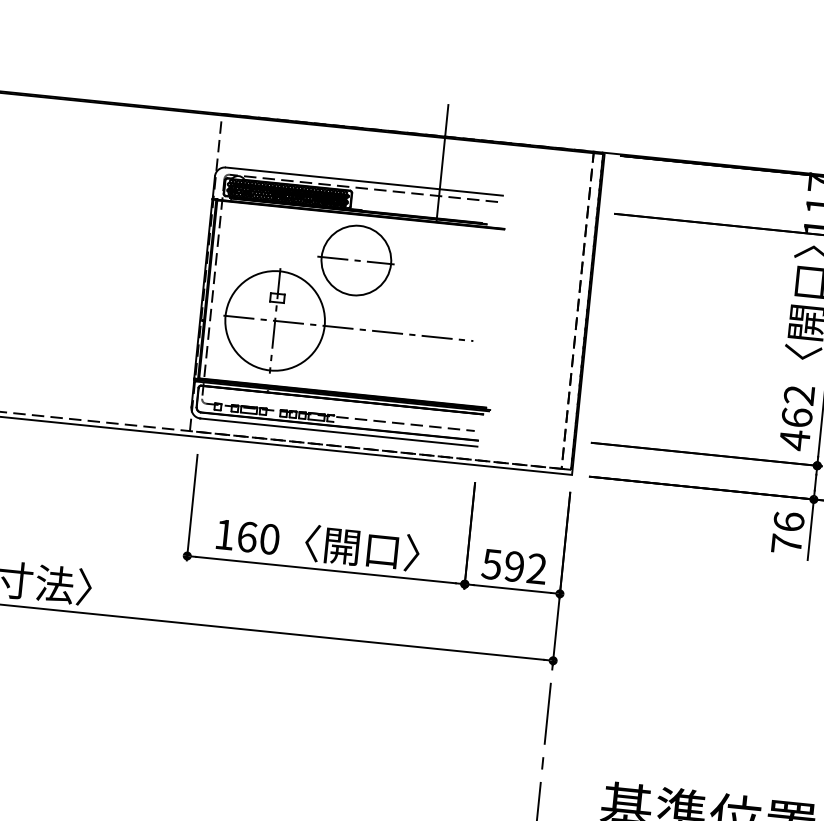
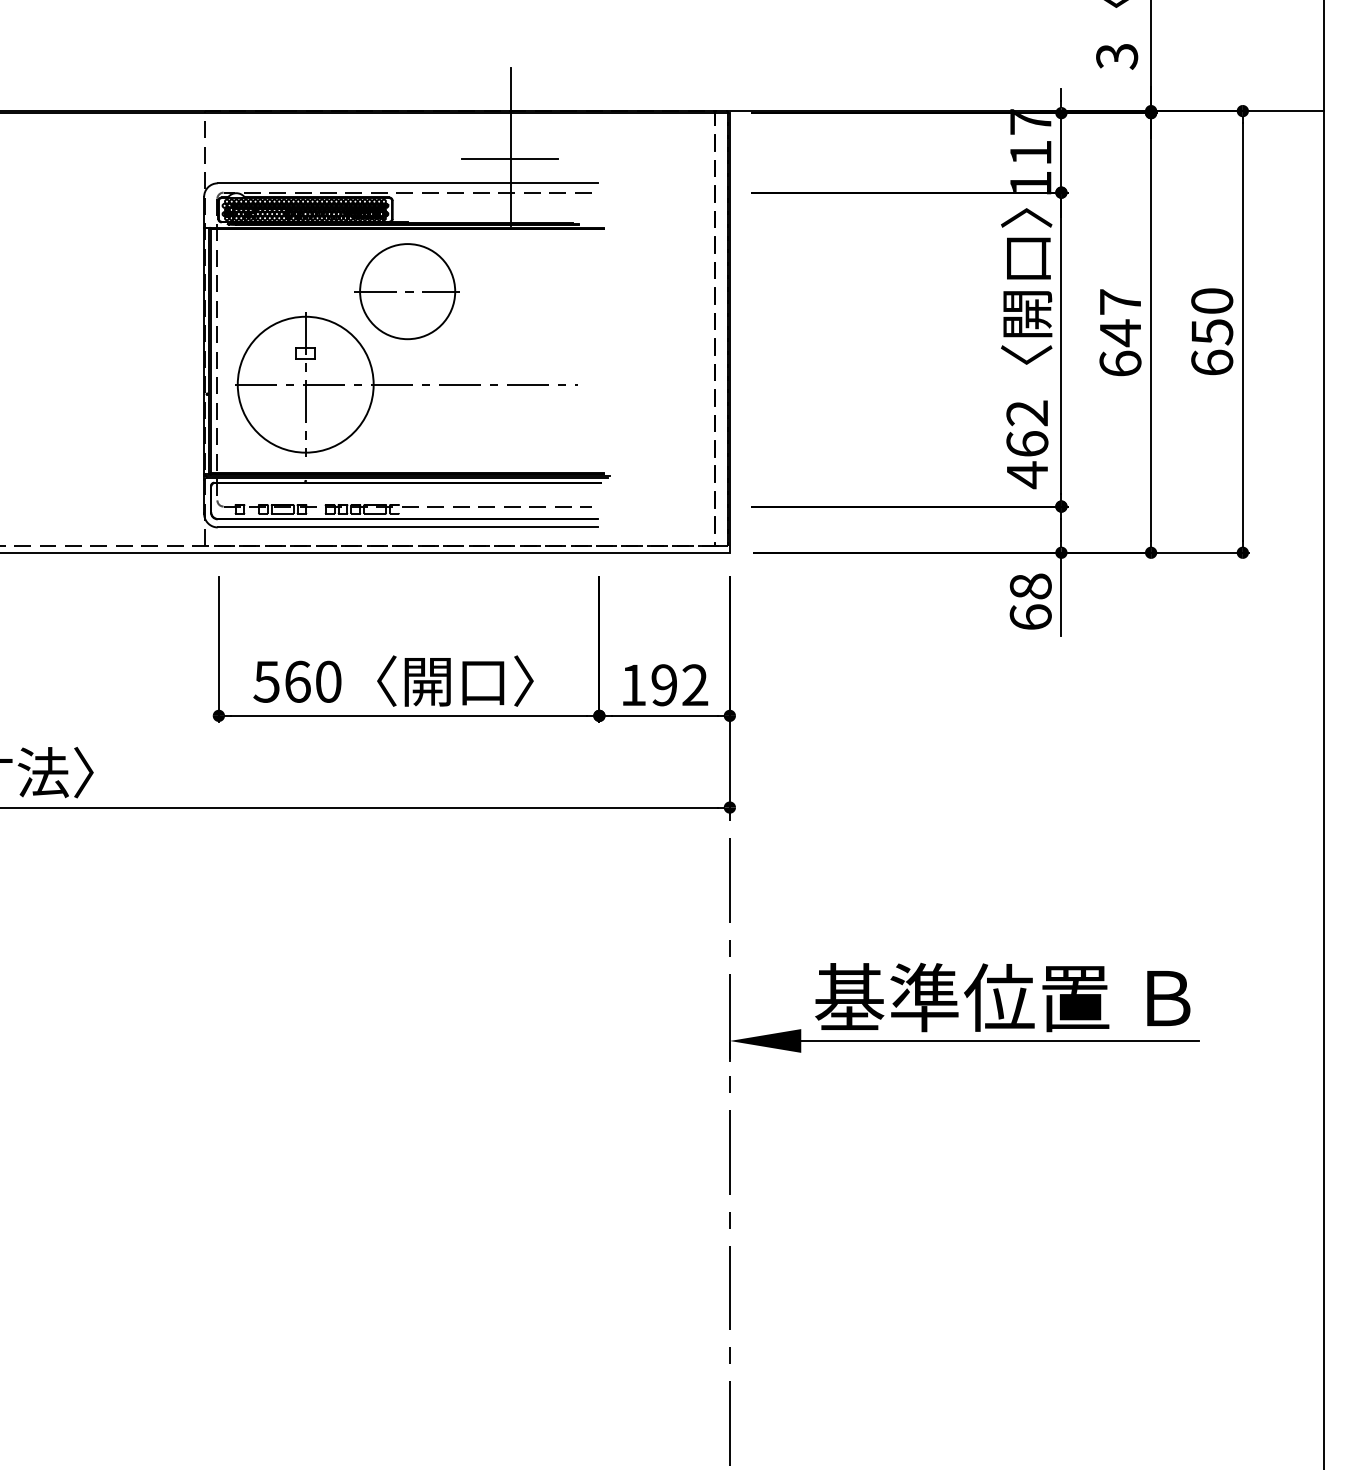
line: (440, 171) -> (509, 158), added
text: (787, 532) -> (1030, 601), 76 -> 68
text: (224, 534) -> (266, 681), 160 -> 560
text: (491, 564) -> (633, 685), 592 -> 192

